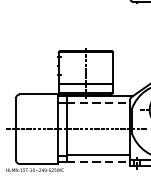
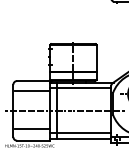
line: (98, 103) -> (84, 88), dashed -> solid
line: (38, 106) -> (32, 91), added
line: (38, 149) -> (32, 128), added
line: (98, 162) -> (84, 139), dashed -> solid

